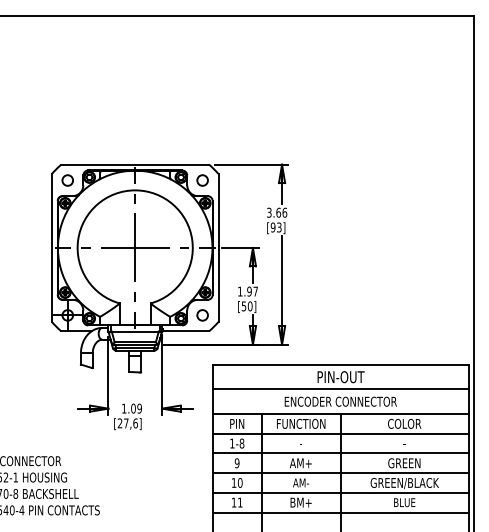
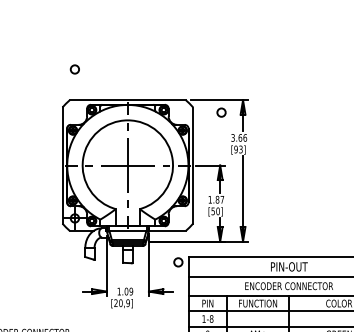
circle: (67, 180) -> (74, 69), moved
circle: (202, 180) -> (221, 112), moved
text: (249, 291) -> (217, 199), 1.97 -> 1.87
circle: (202, 315) -> (178, 262), moved
text: (130, 423) -> (124, 303), [27,6] -> [20,9]

